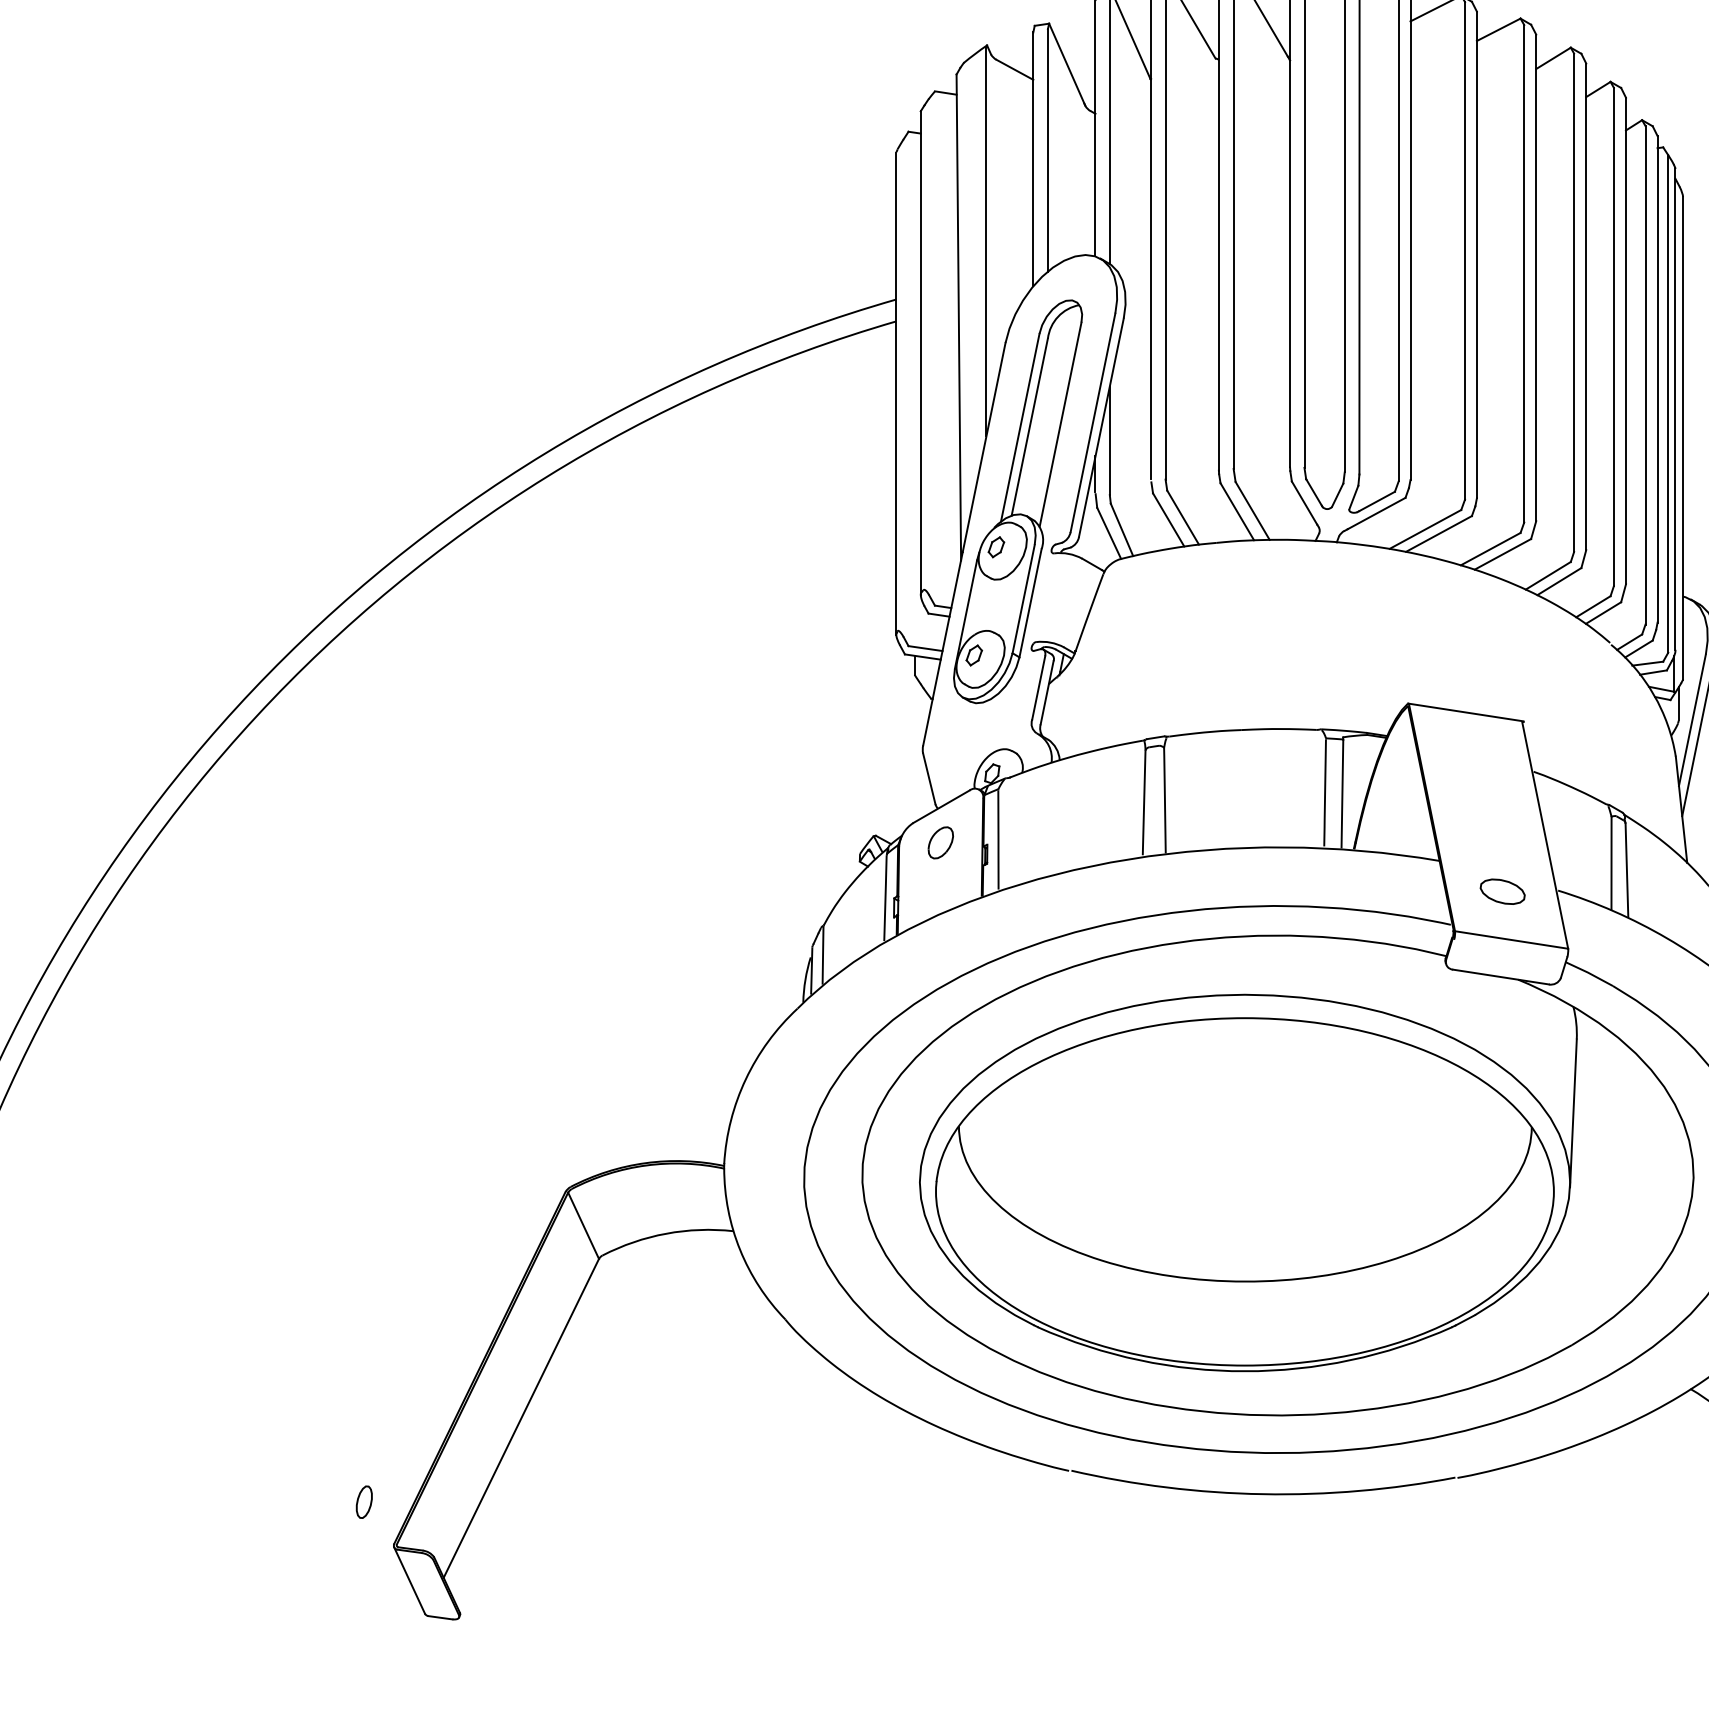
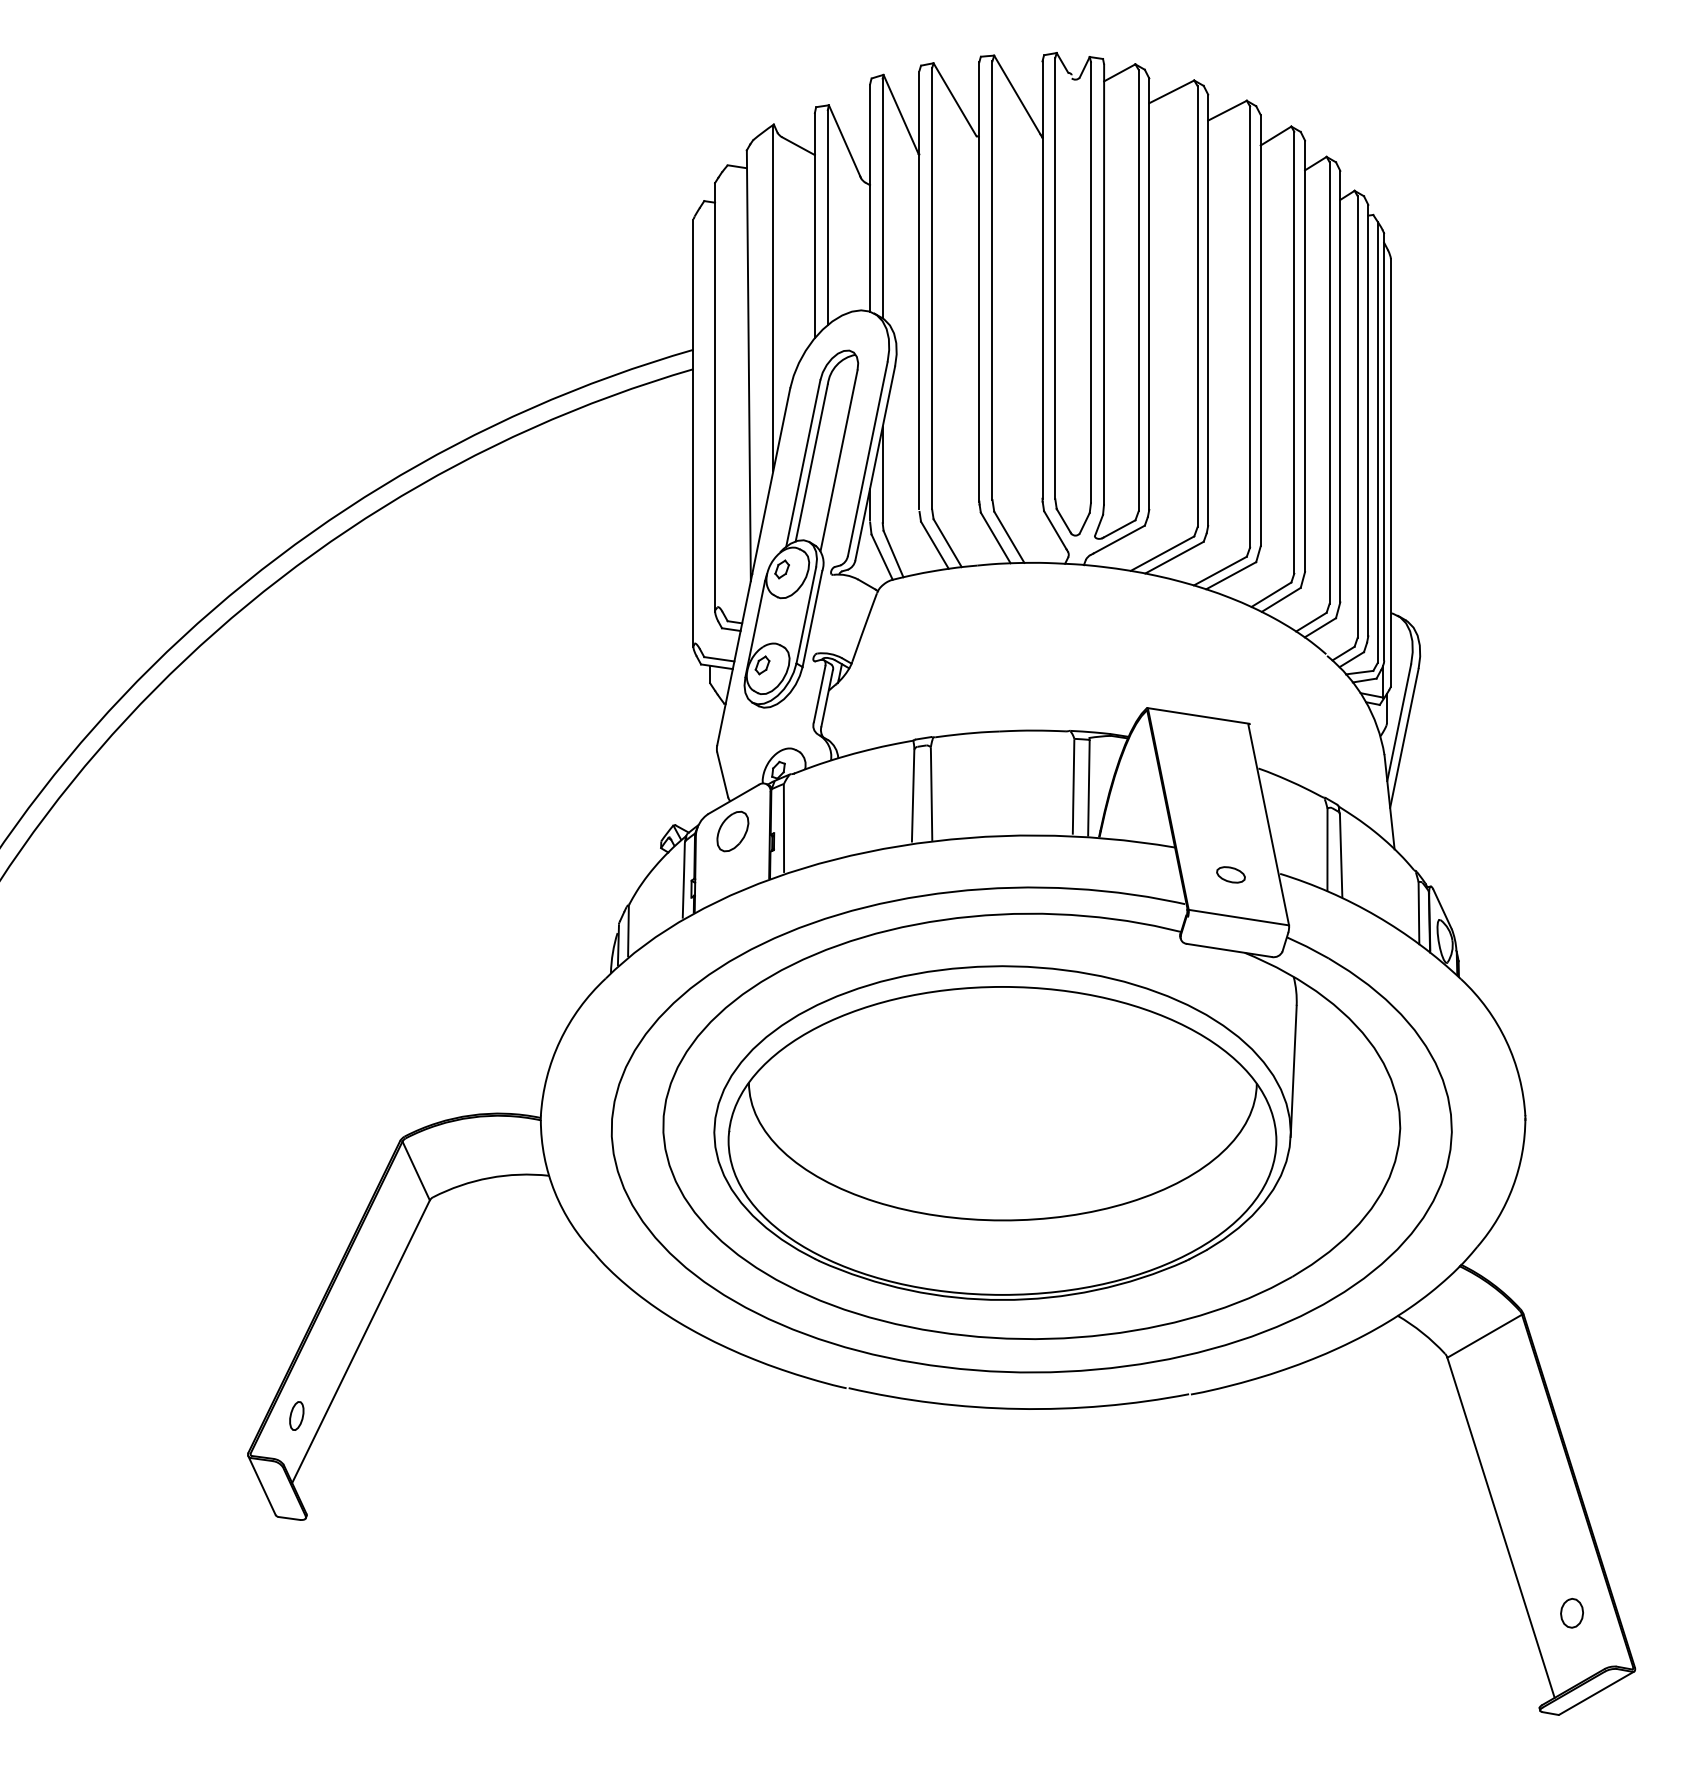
part: (940, 842) -> (732, 831), size x1.43
part: (1502, 891) -> (1230, 874), size x0.71
part: (363, 1501) -> (296, 1415), moved

